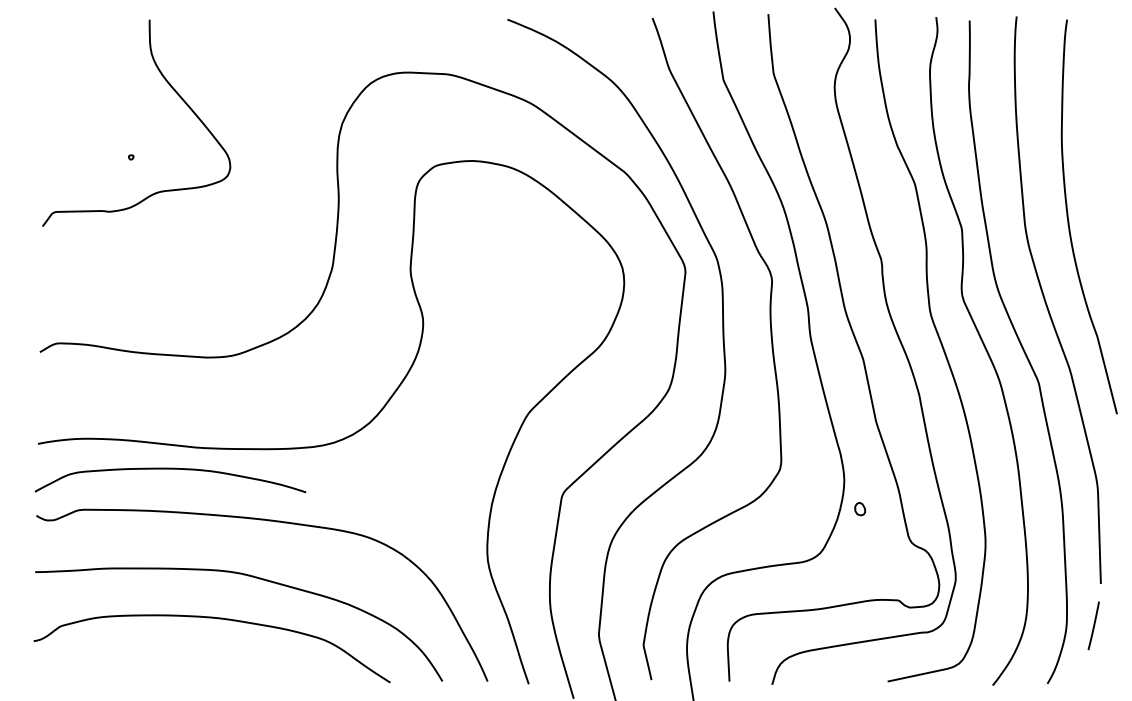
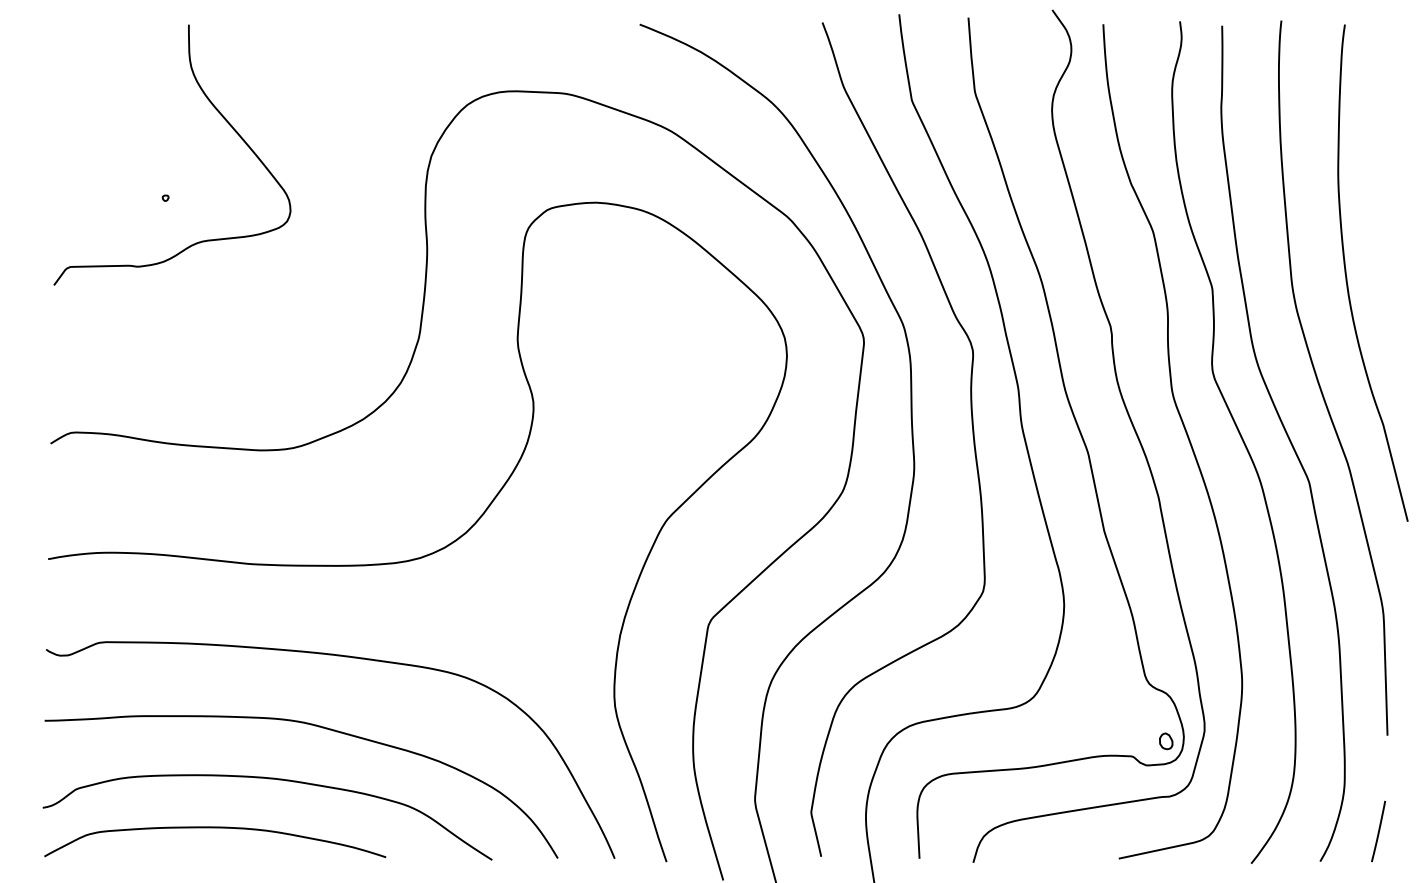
curve: (170, 469) -> (215, 828), moved
part: (860, 509) -> (1166, 741), moved
line: (1093, 625) -> (1378, 831), moved

